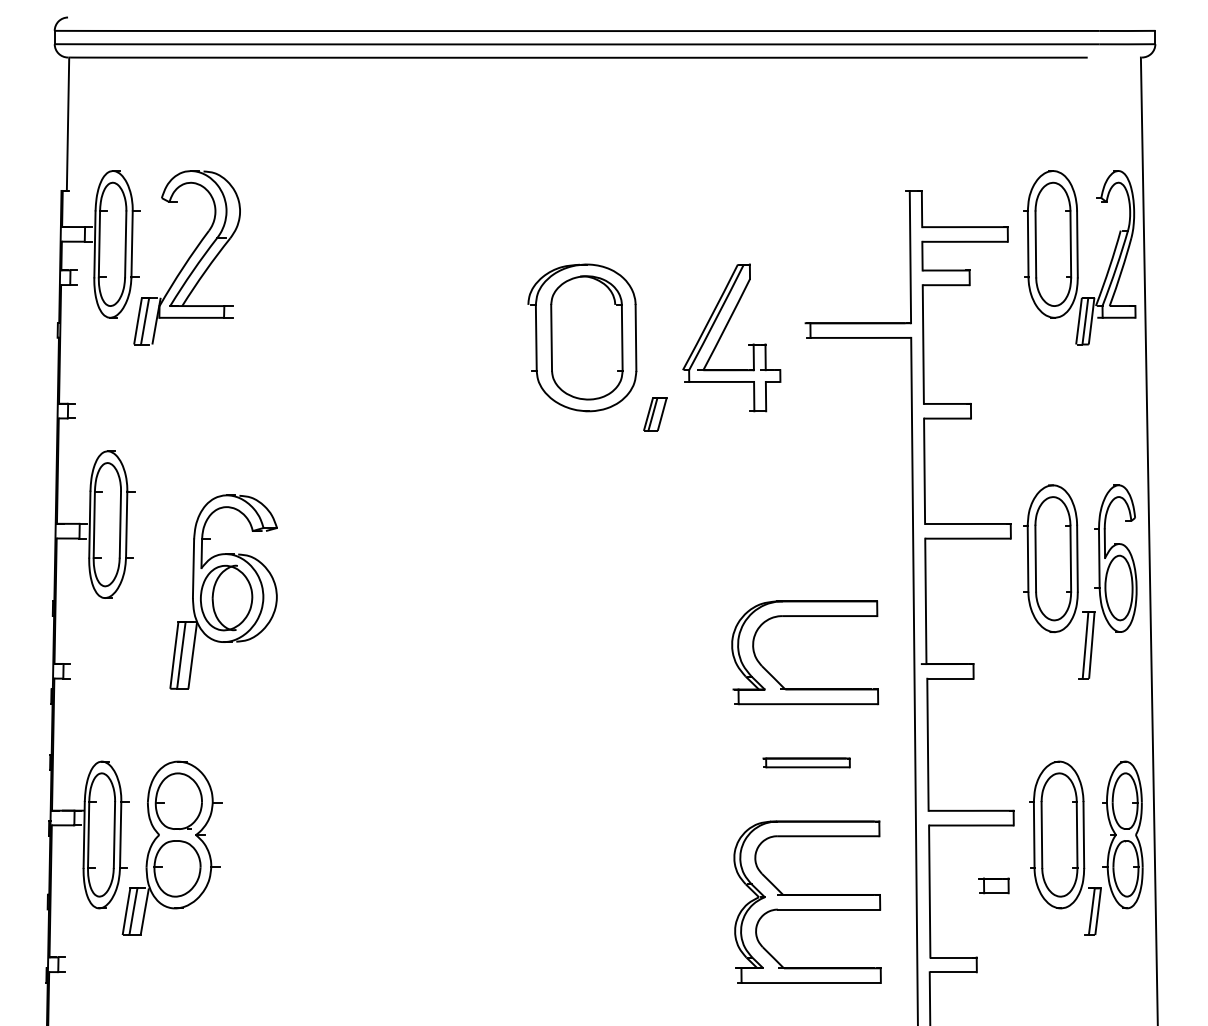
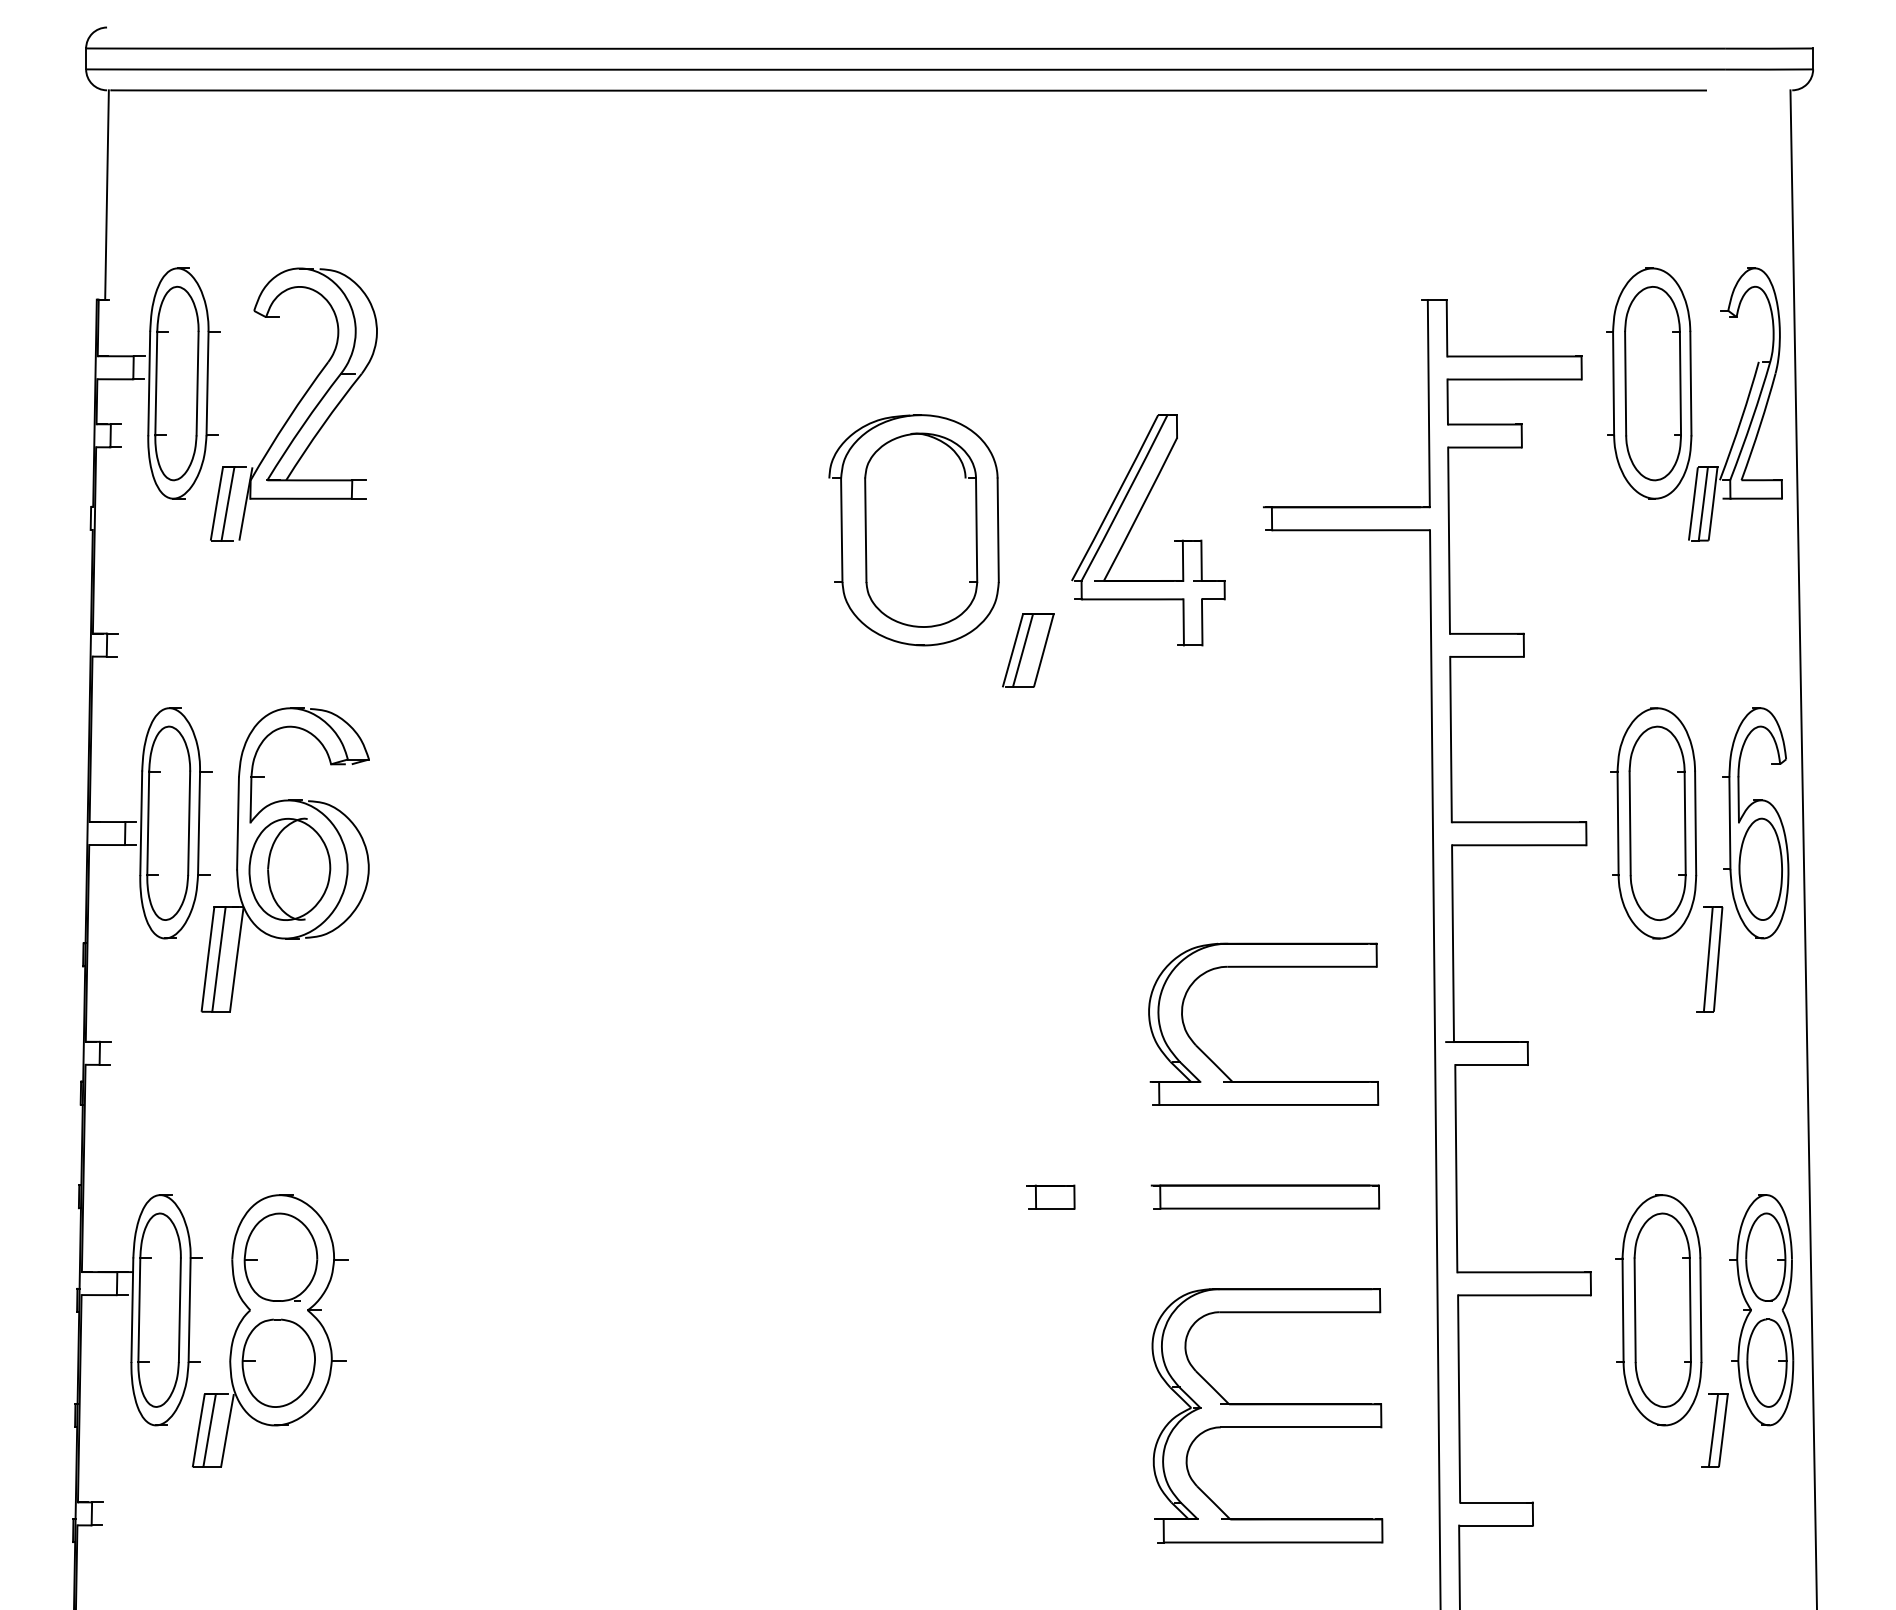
part: (655, 414) -> (1028, 650), size x1.43
part: (1080, 581) -> (1700, 859), moved
part: (223, 591) -> (285, 859), moved
part: (806, 762) -> (1265, 1196), size x1.67
part: (993, 885) -> (1050, 1196), moved

